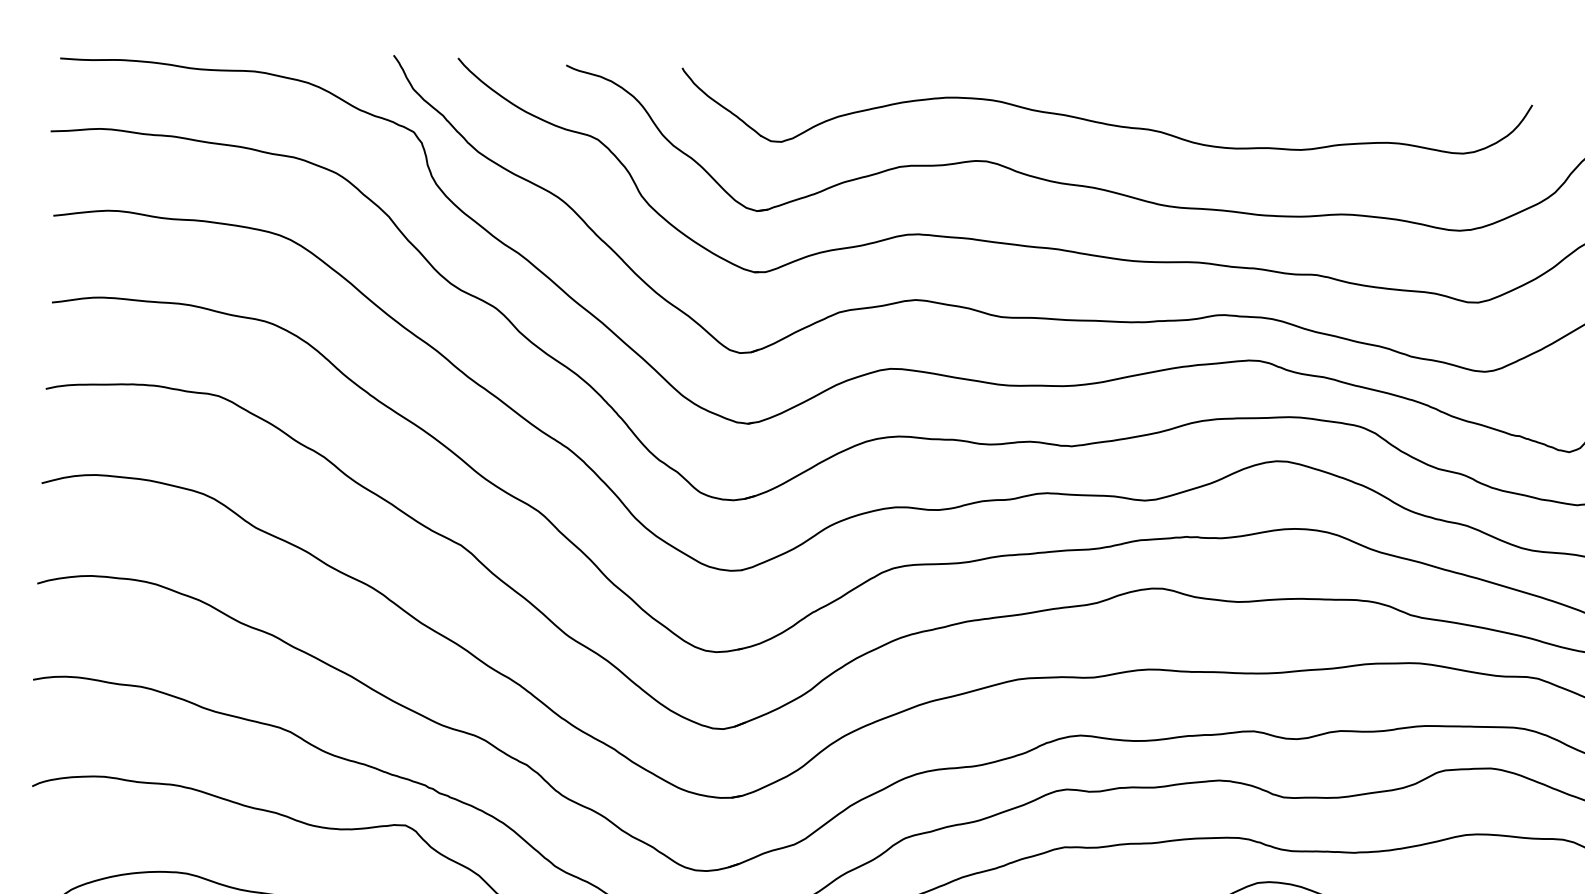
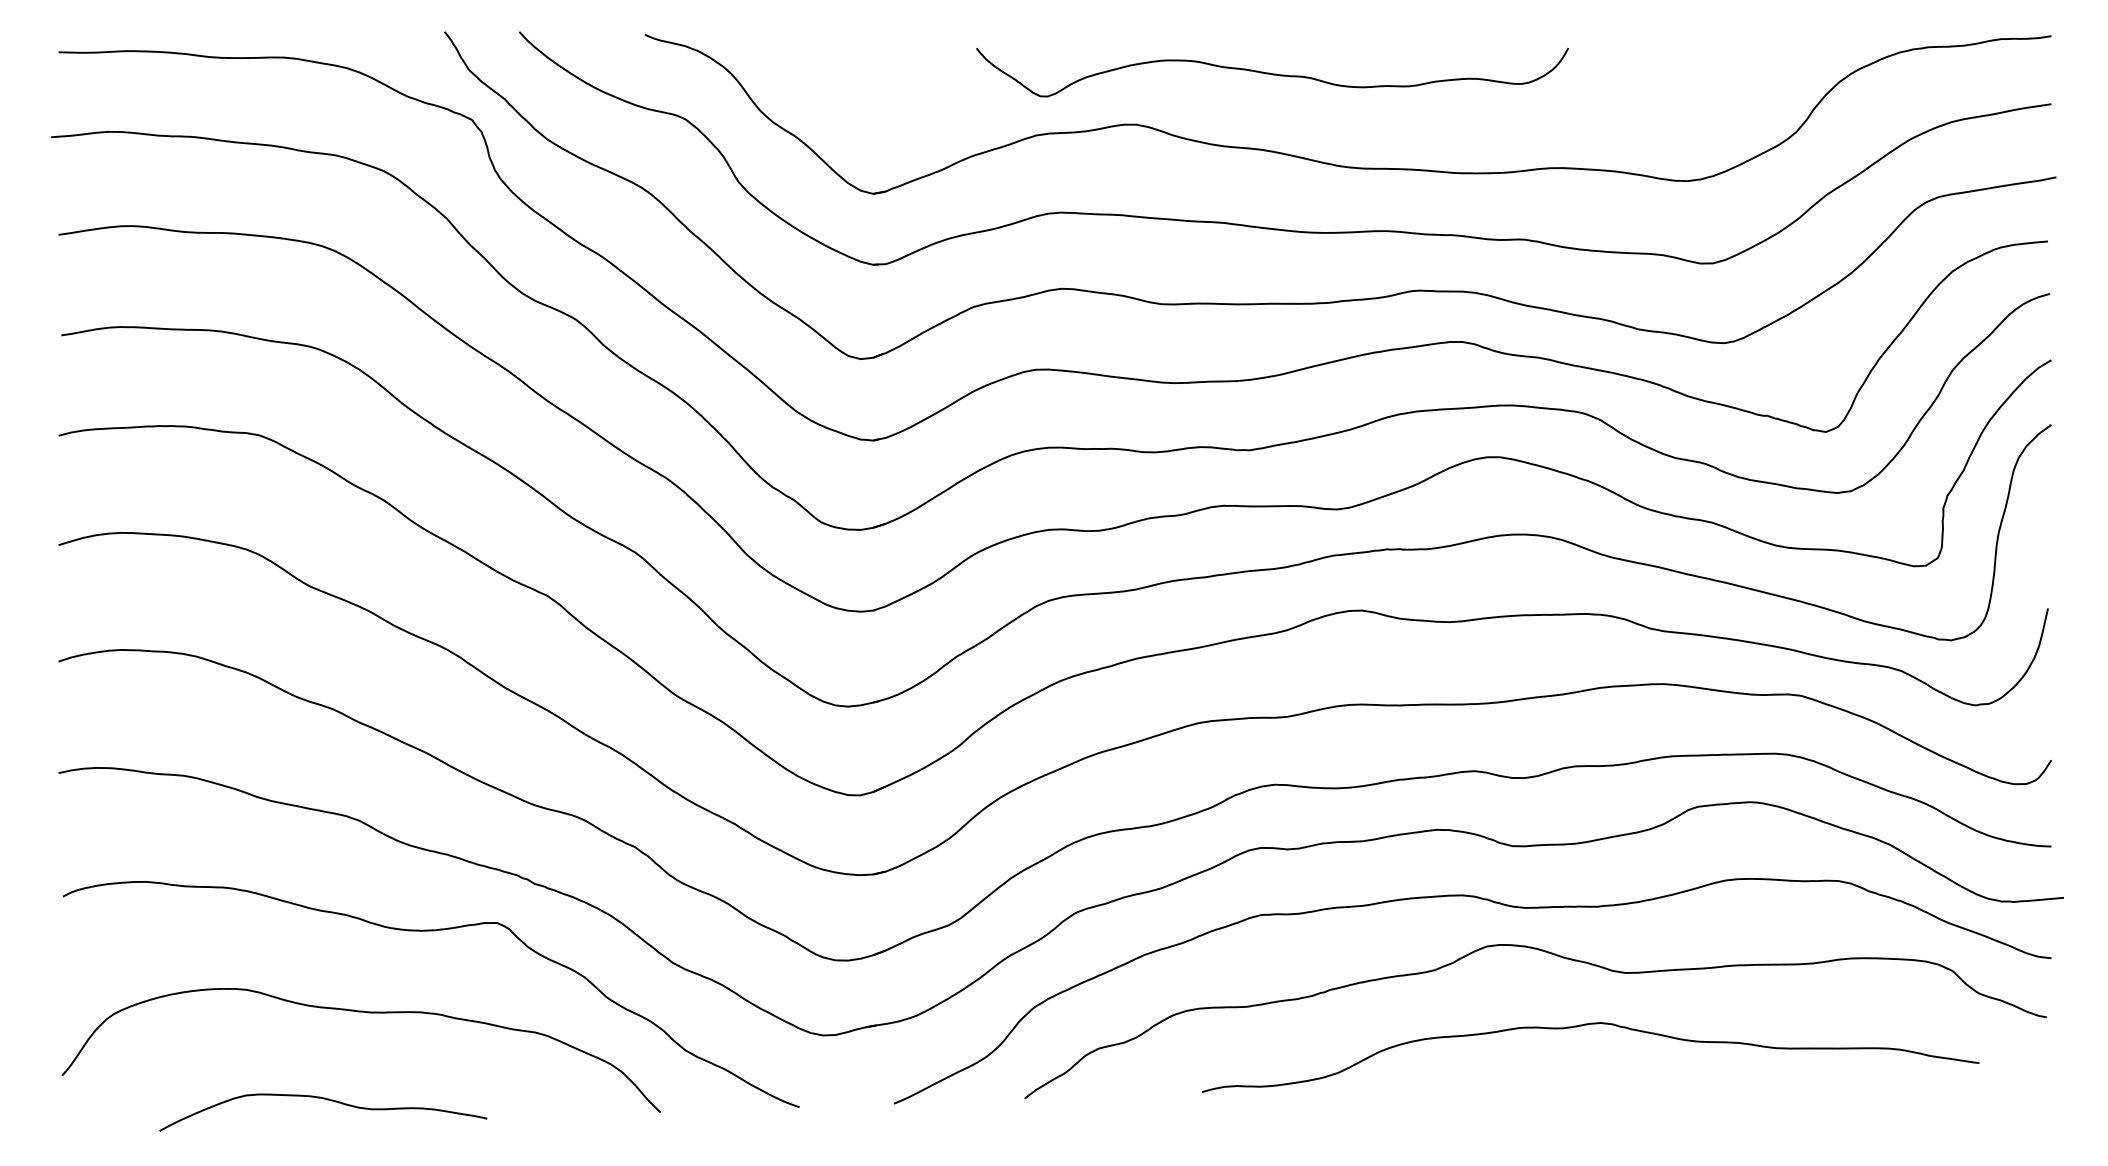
part: (1105, 121) -> (1272, 72), size x0.6

